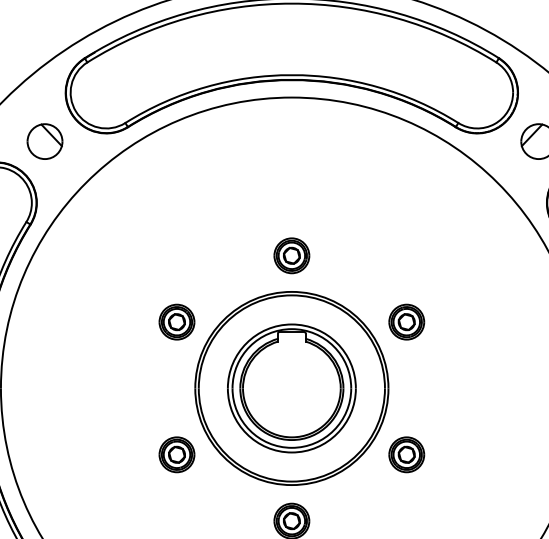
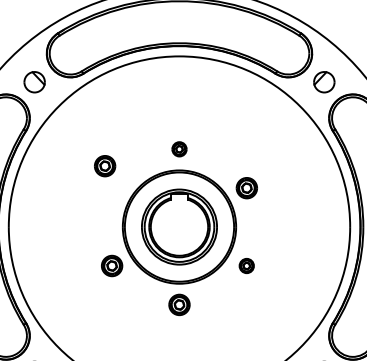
part: (291, 256) -> (179, 149), size x0.7
part: (177, 322) -> (105, 166), moved
part: (406, 453) -> (246, 265), size x0.7

